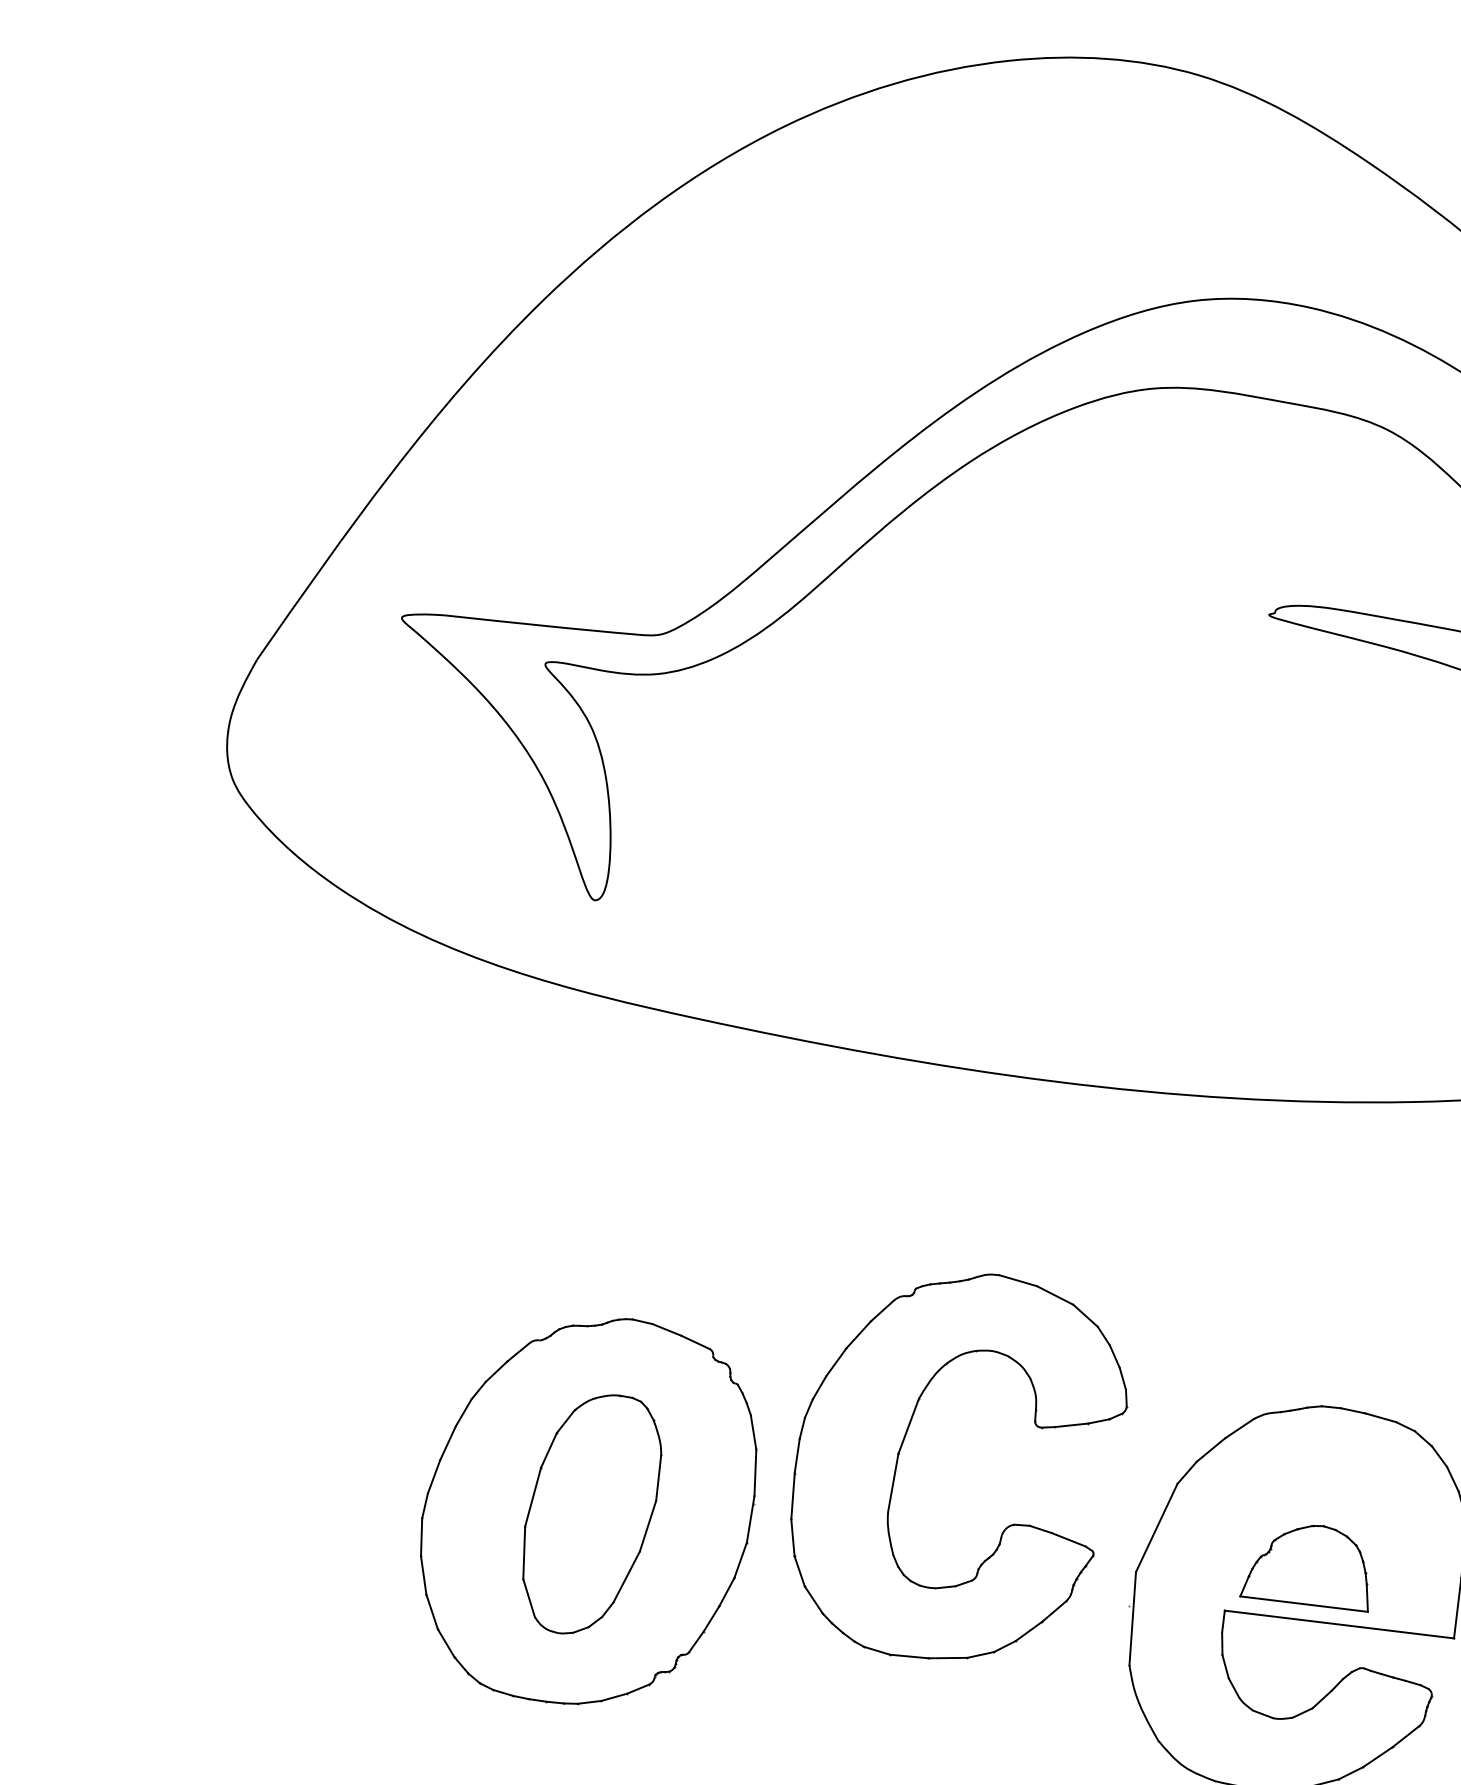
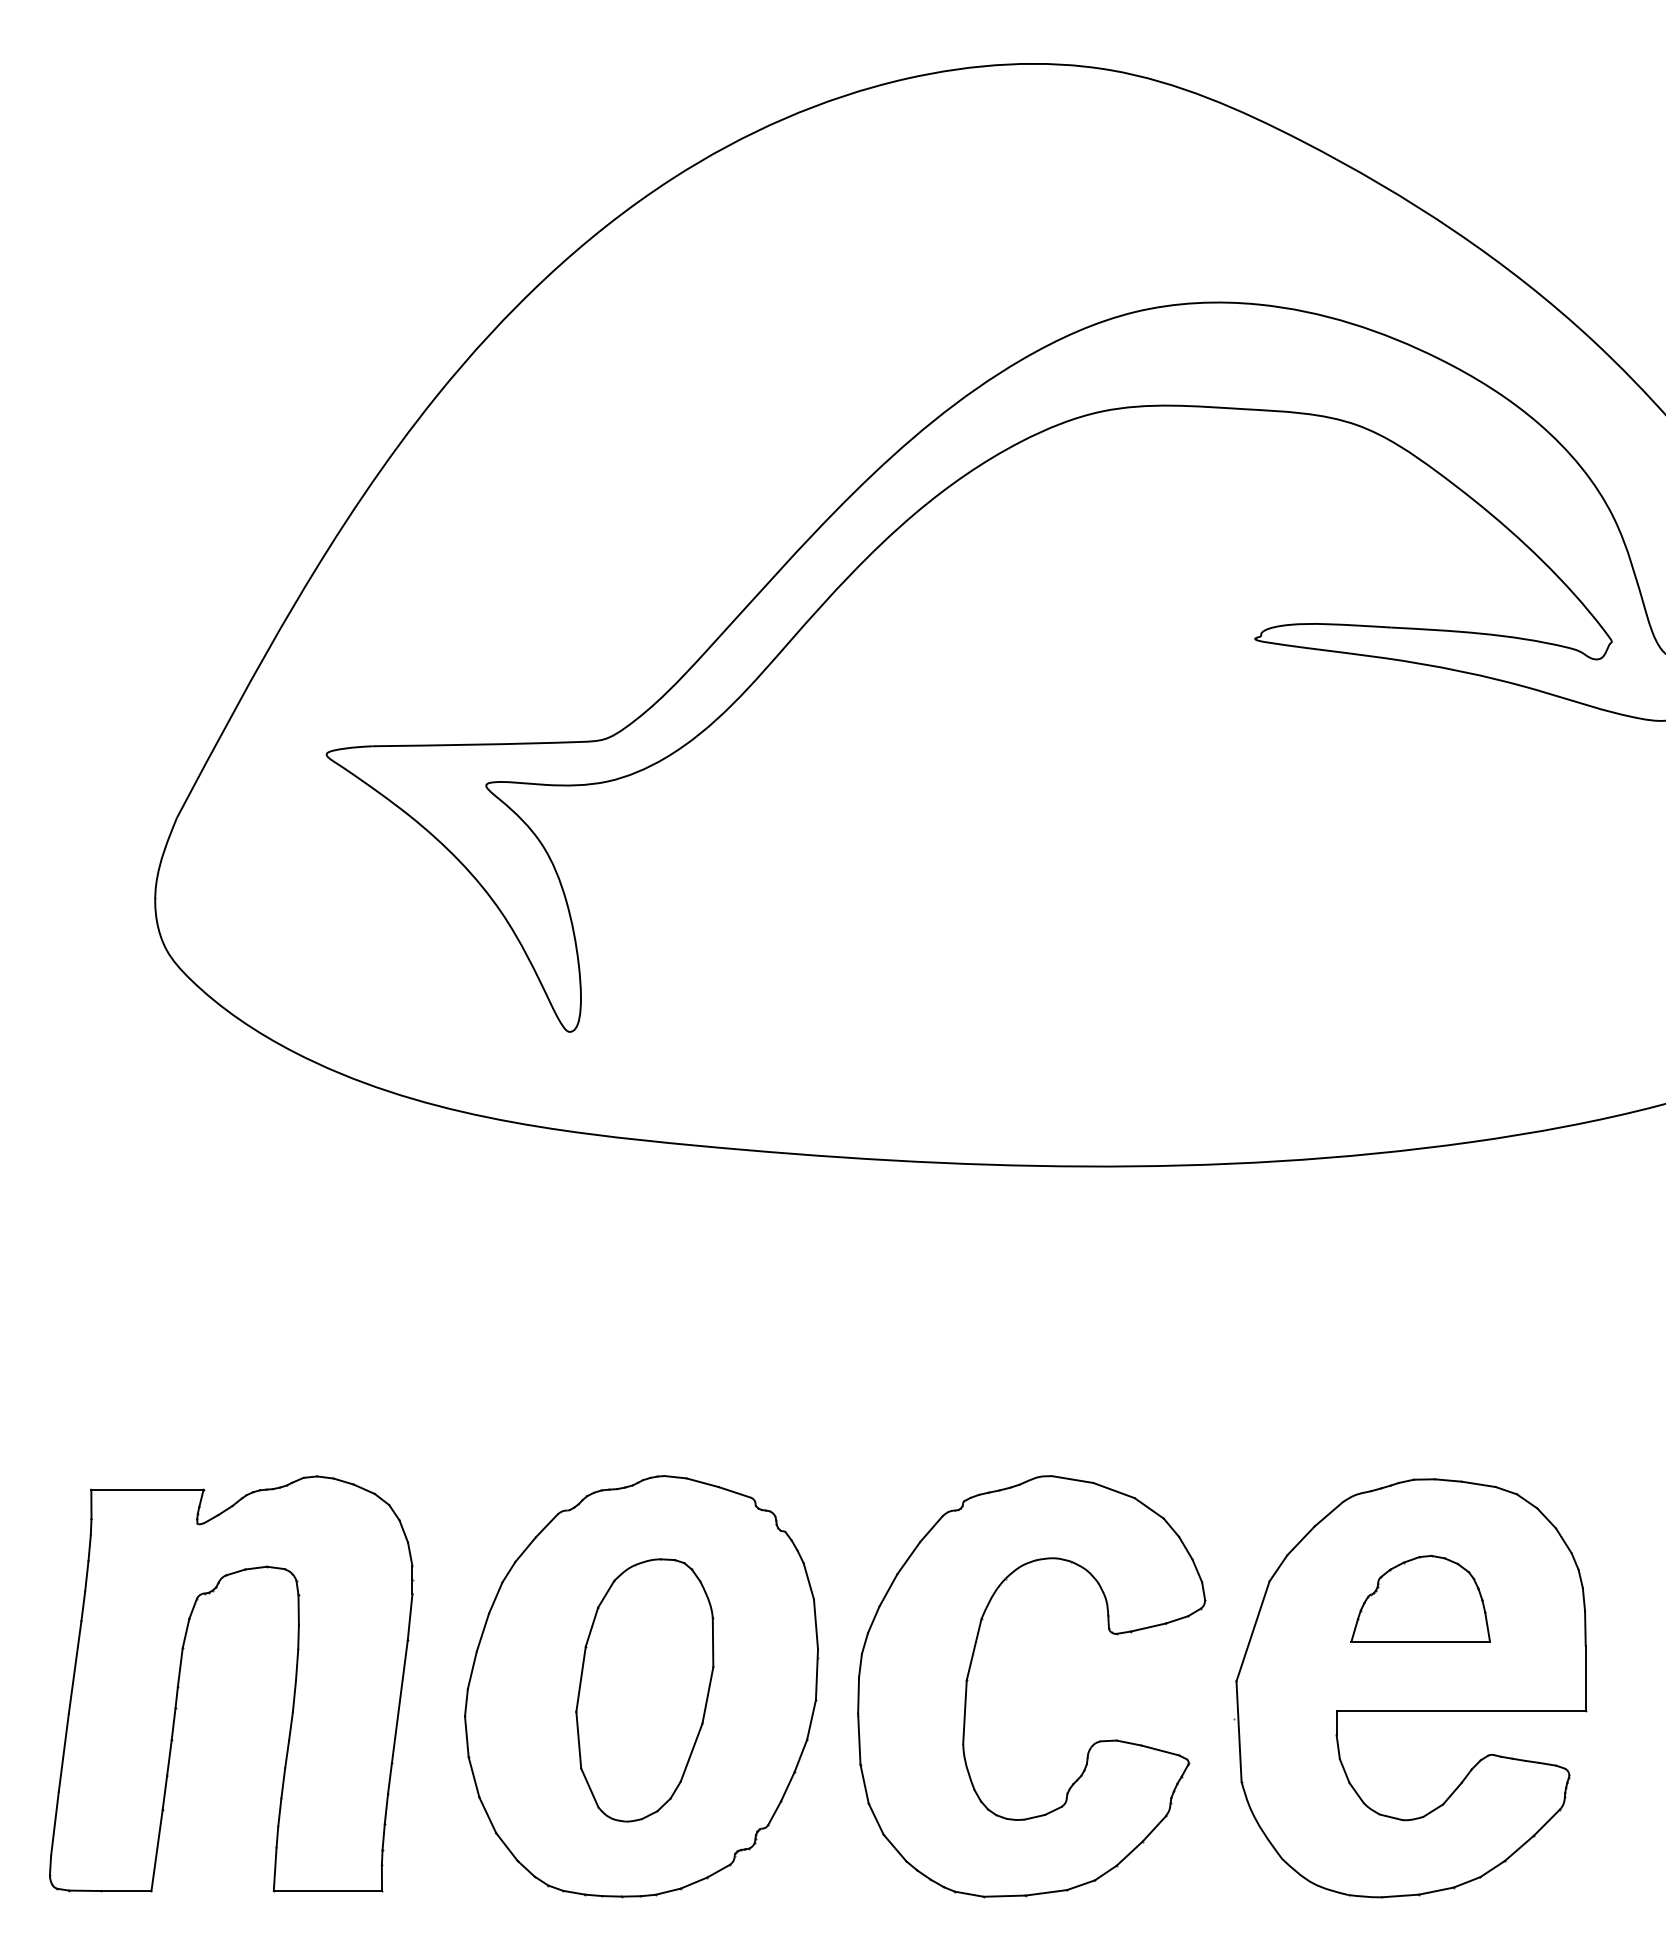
part: (903, 1445) -> (970, 1670), moved
part: (164, 1450) -> (180, 1676), added
part: (1308, 1564) -> (1420, 1598), moved

